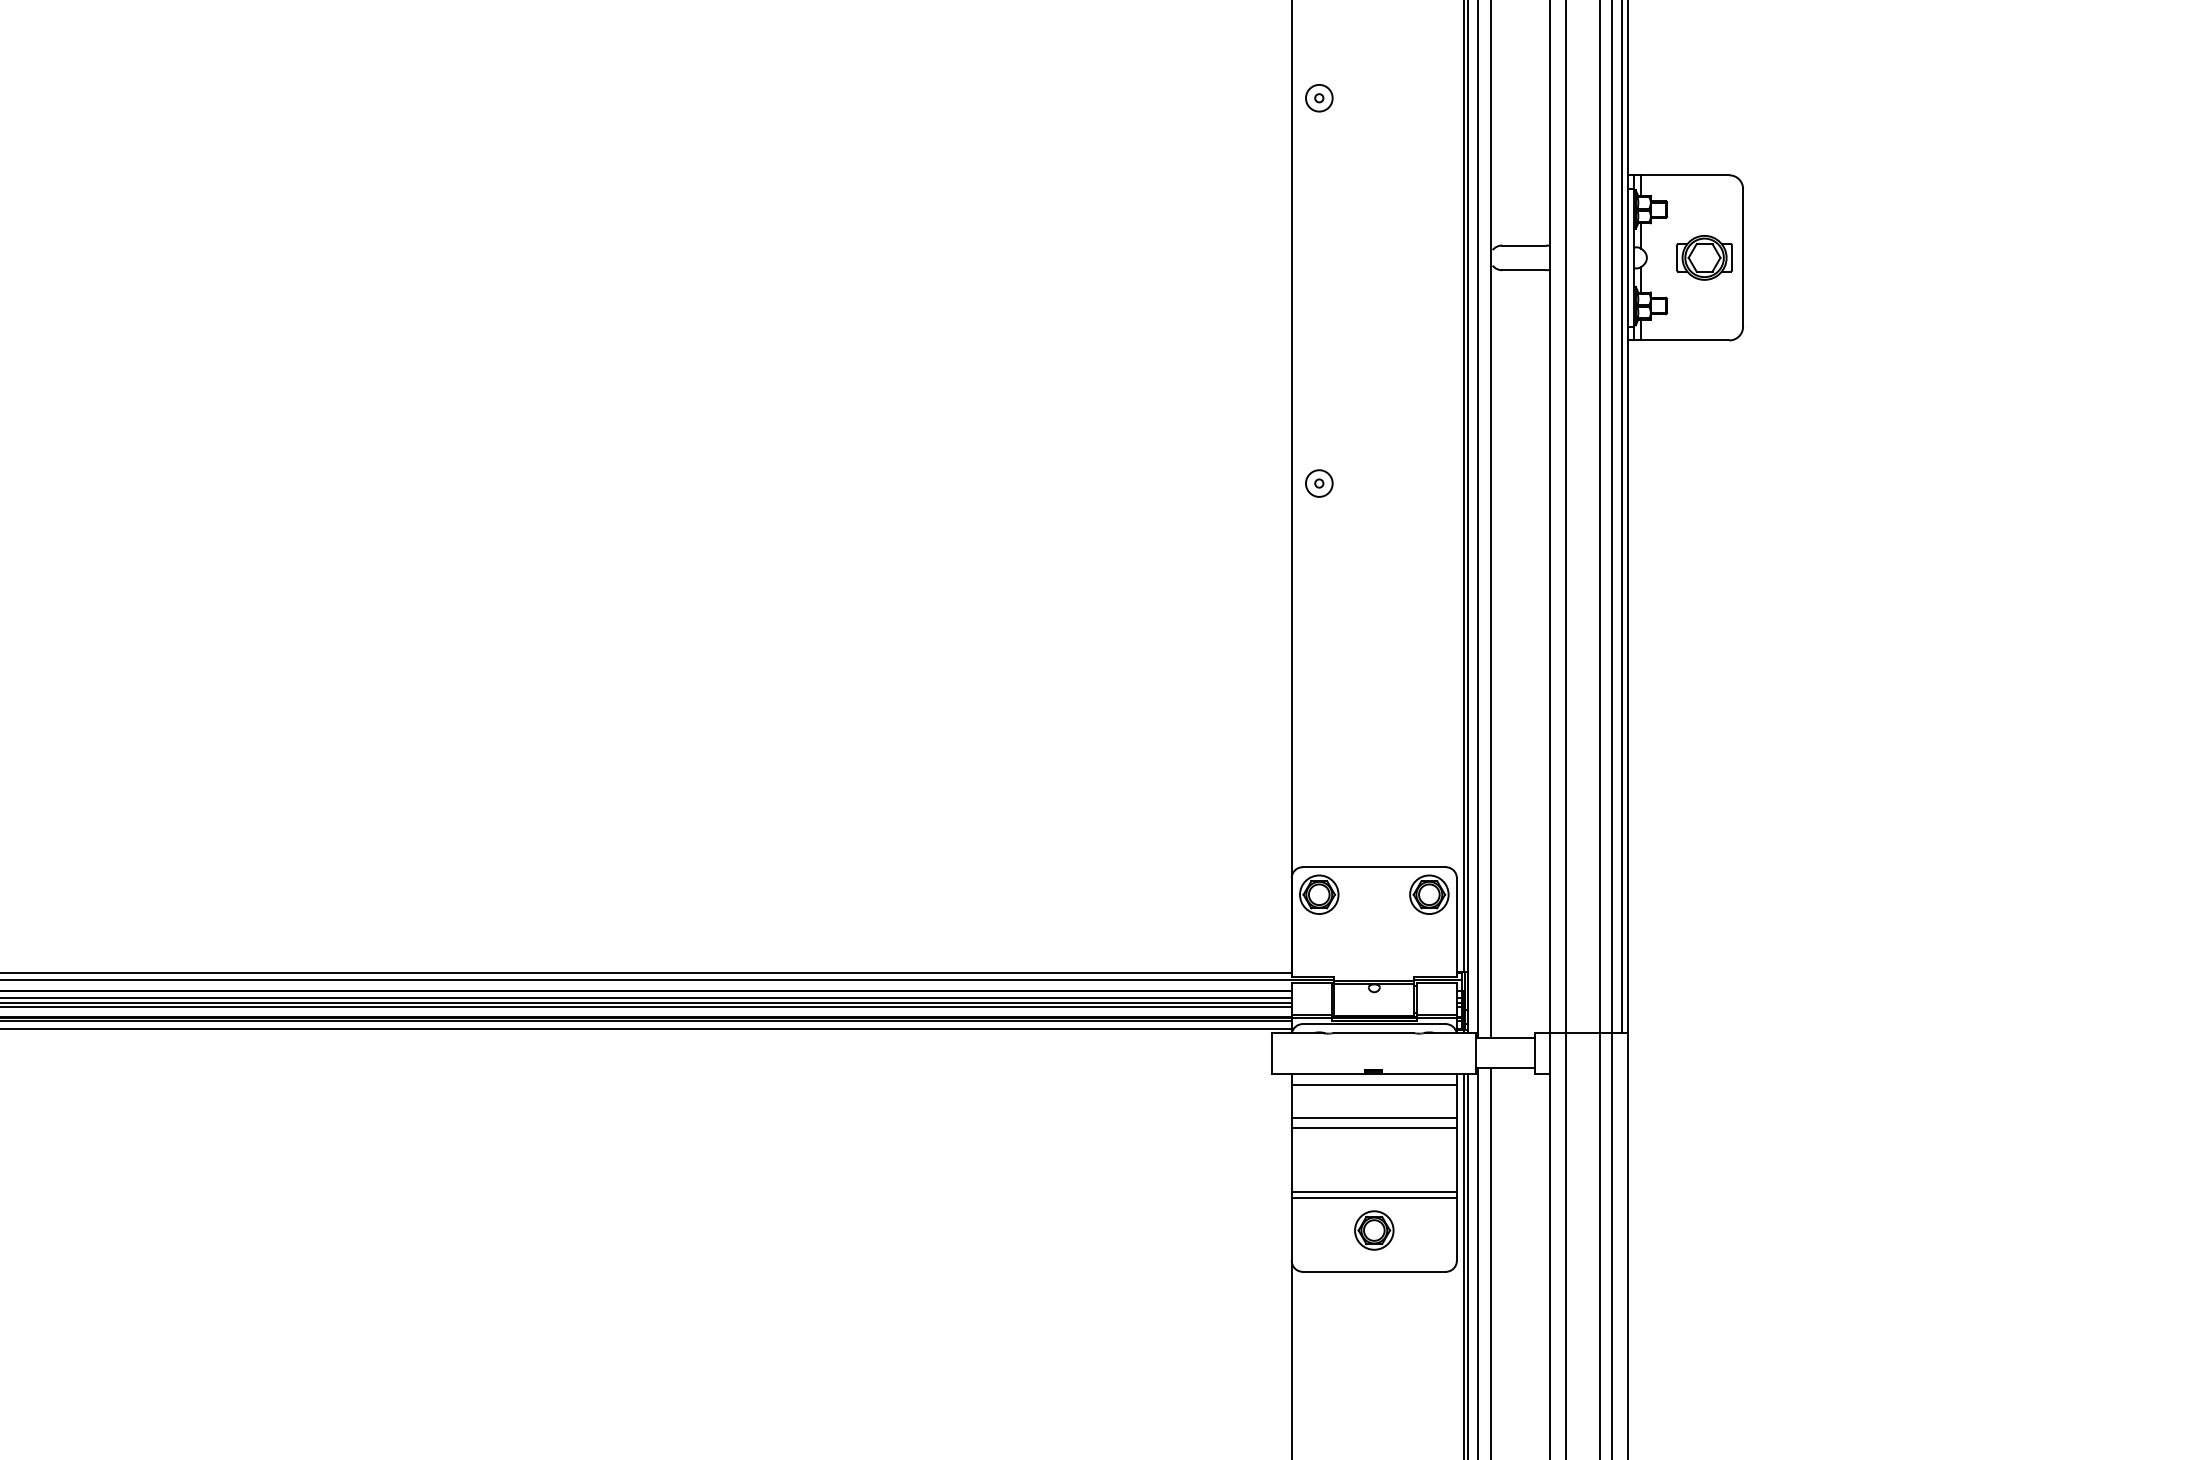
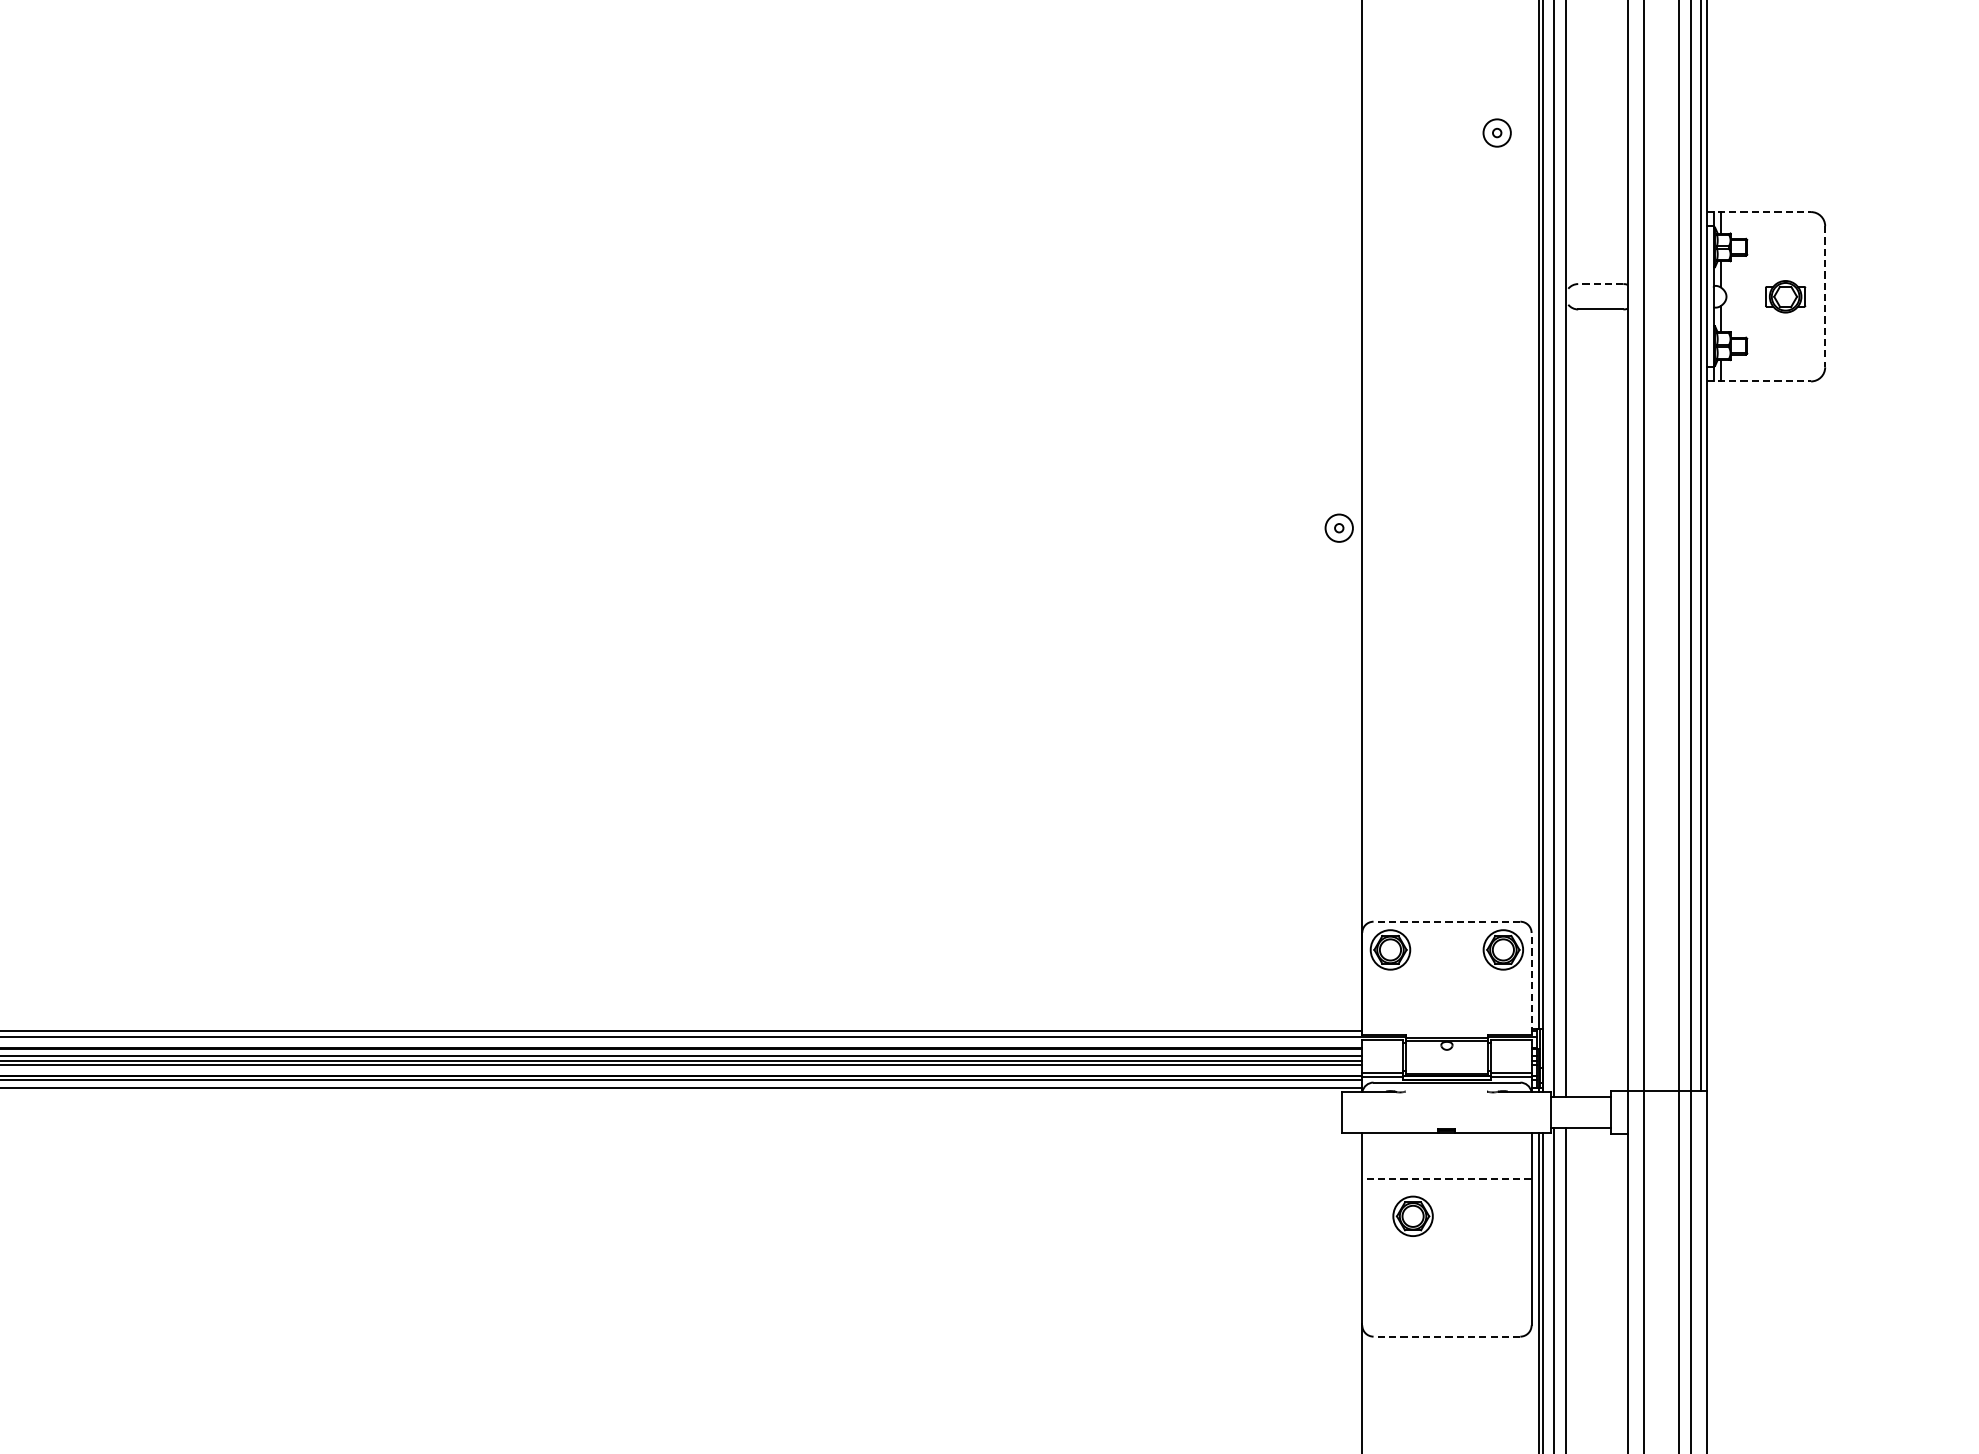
part: (1319, 98) -> (1497, 133), moved
line: (1678, 175) -> (1758, 212), solid -> dashed
line: (1523, 245) -> (1599, 284), solid -> dashed
part: (1704, 257) -> (1785, 296), size x0.7
line: (1743, 257) -> (1825, 296), solid -> dashed
line: (1678, 340) -> (1758, 381), solid -> dashed
part: (1319, 483) -> (1339, 528), moved
line: (1374, 867) -> (1447, 921), solid -> dashed
line: (1456, 927) -> (1531, 983), solid -> dashed
line: (1373, 1032) -> (1446, 1091), removed
line: (1373, 1084) -> (1446, 1144), removed
line: (1374, 1117) -> (1447, 1178), solid -> dashed
line: (1373, 1127) -> (1446, 1188), removed
line: (1373, 1192) -> (1446, 1255), removed
line: (1373, 1197) -> (1446, 1260), removed
part: (1374, 1230) -> (1413, 1216), moved
line: (1374, 1271) -> (1447, 1336), solid -> dashed

